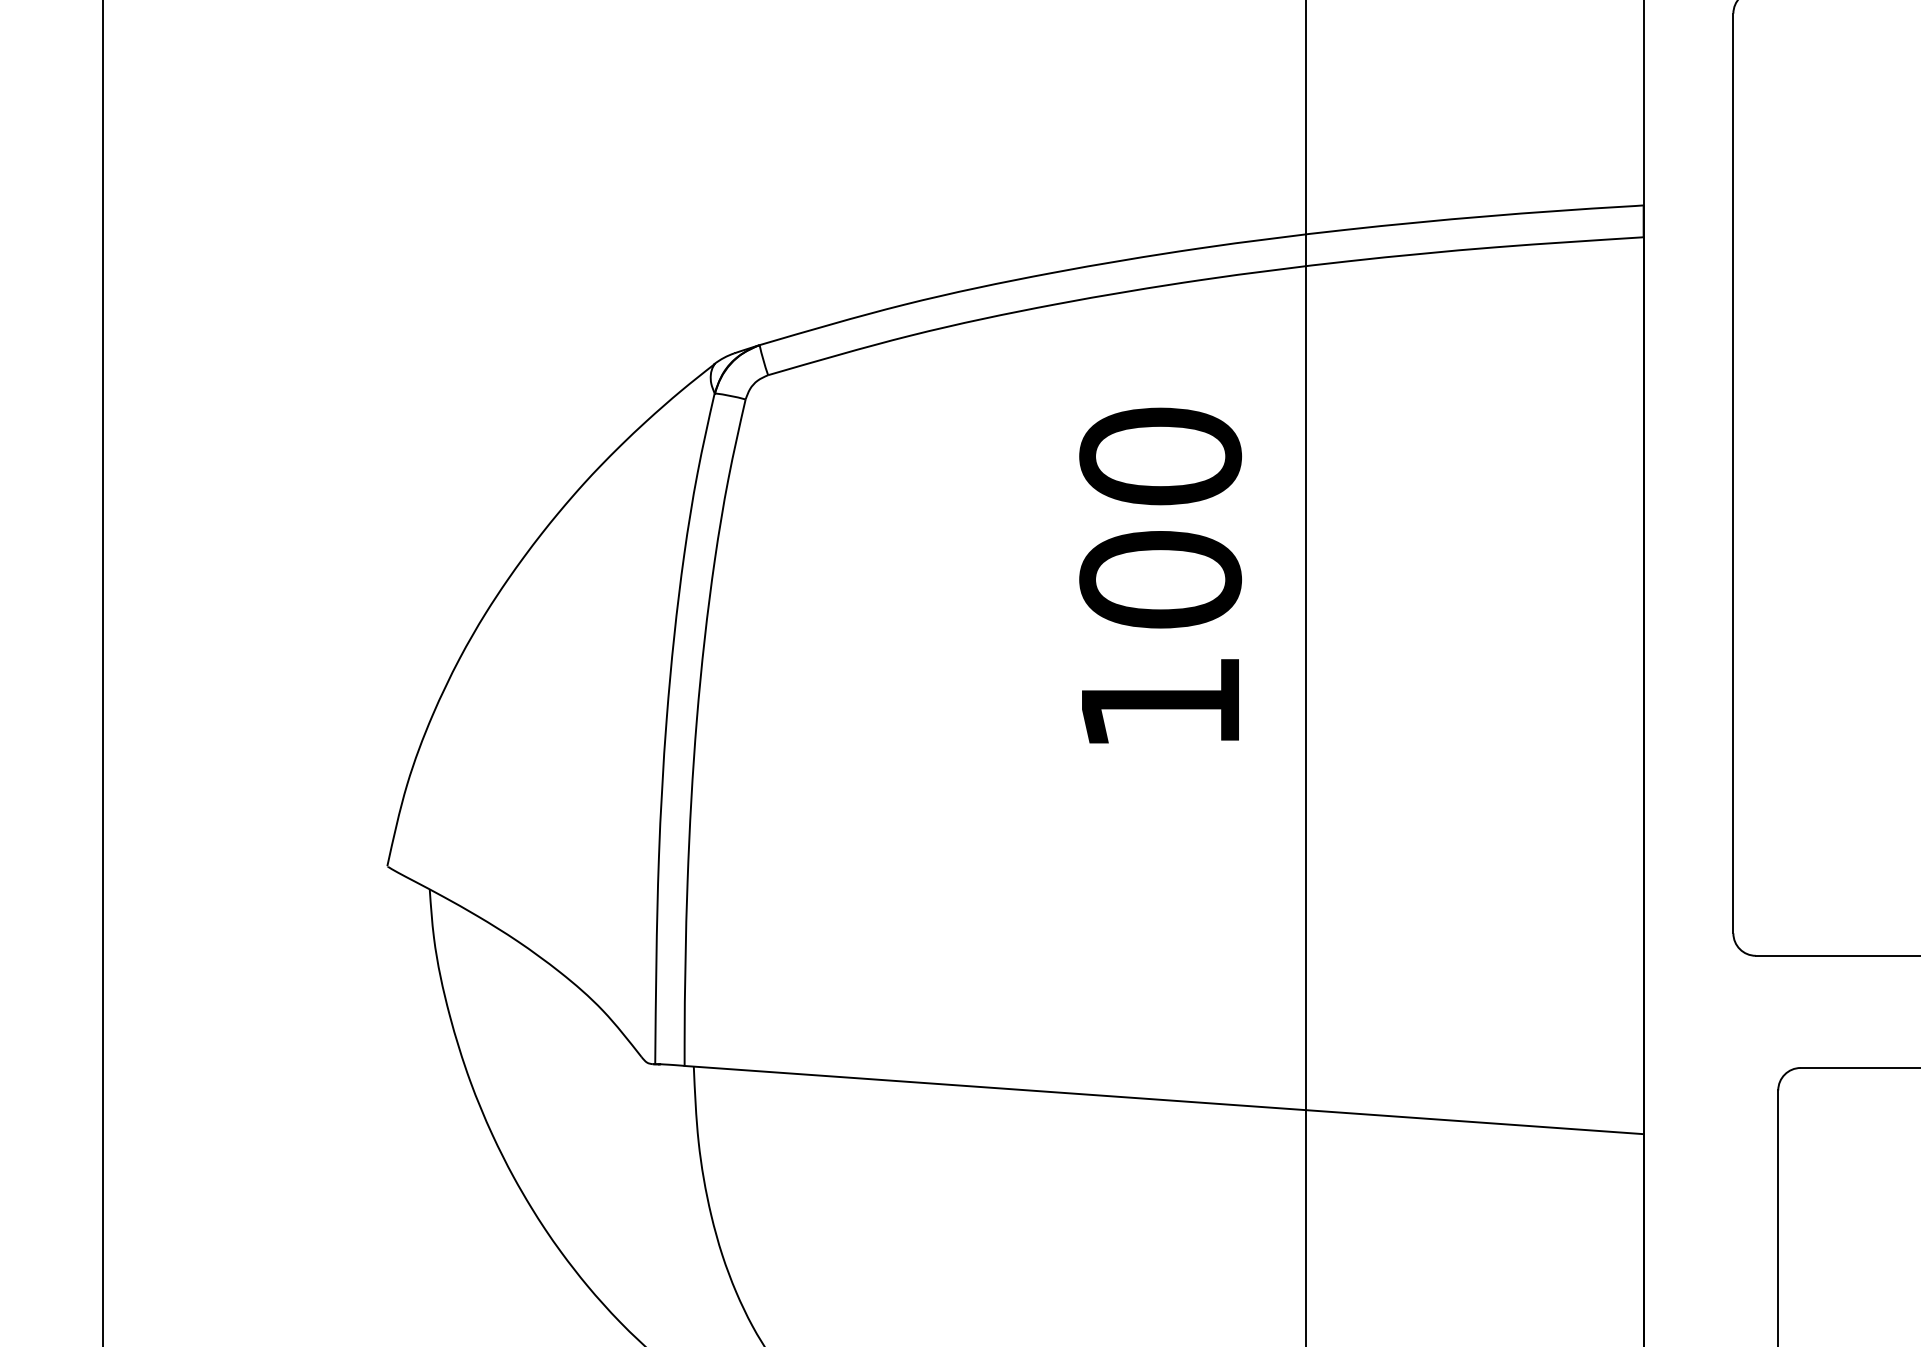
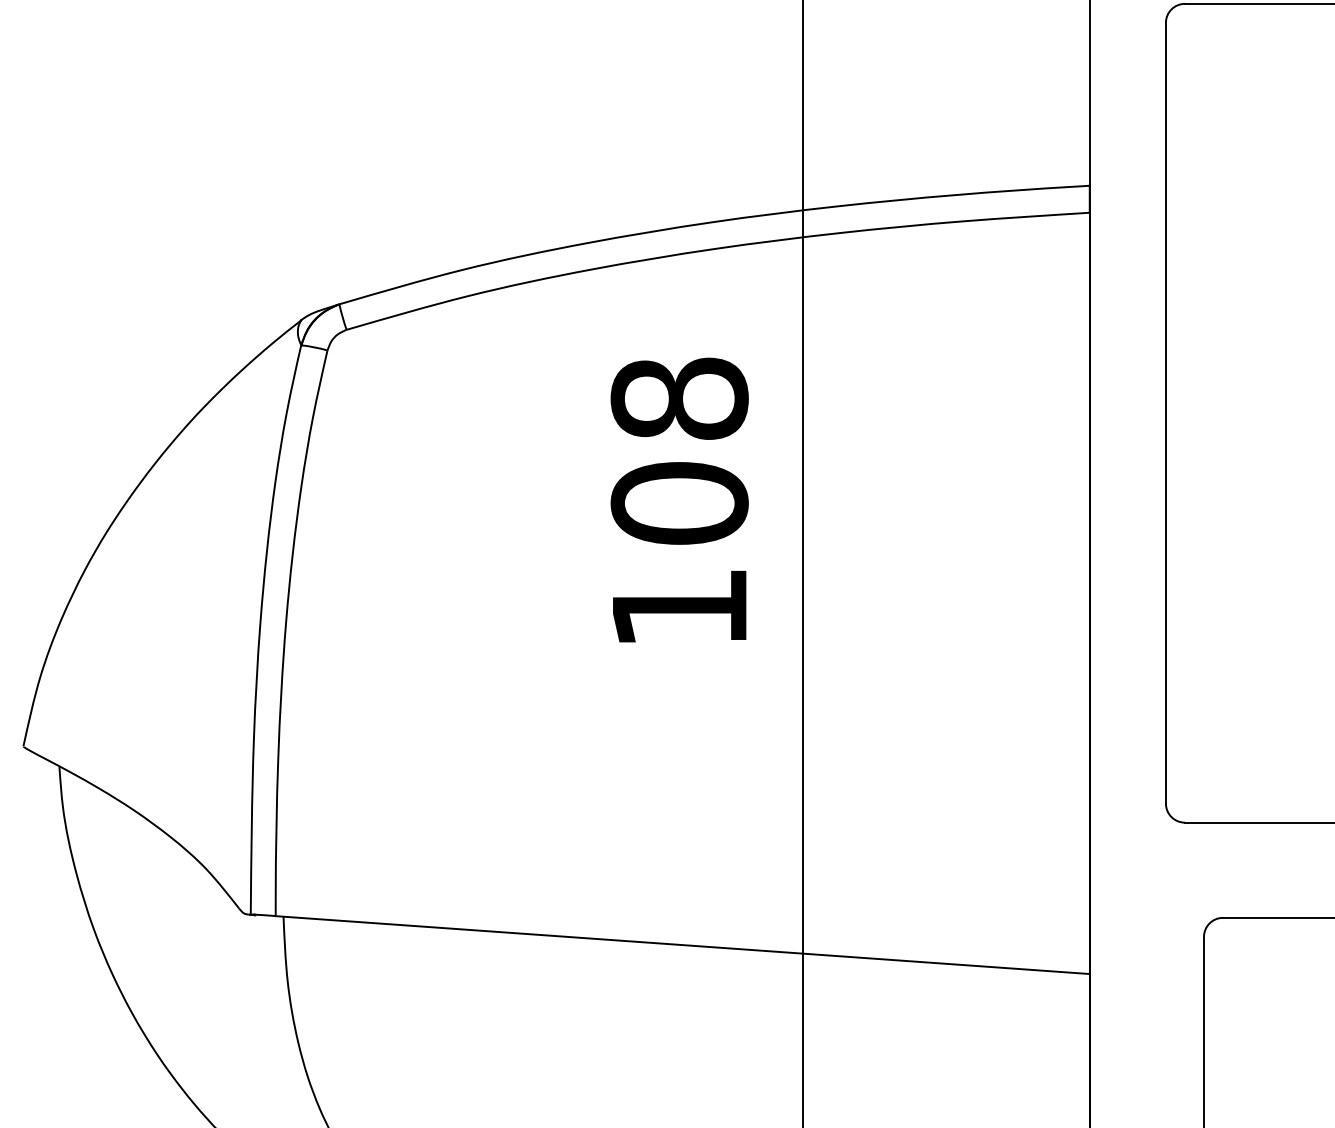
text: (1160, 456) -> (679, 398), 100 -> 108

